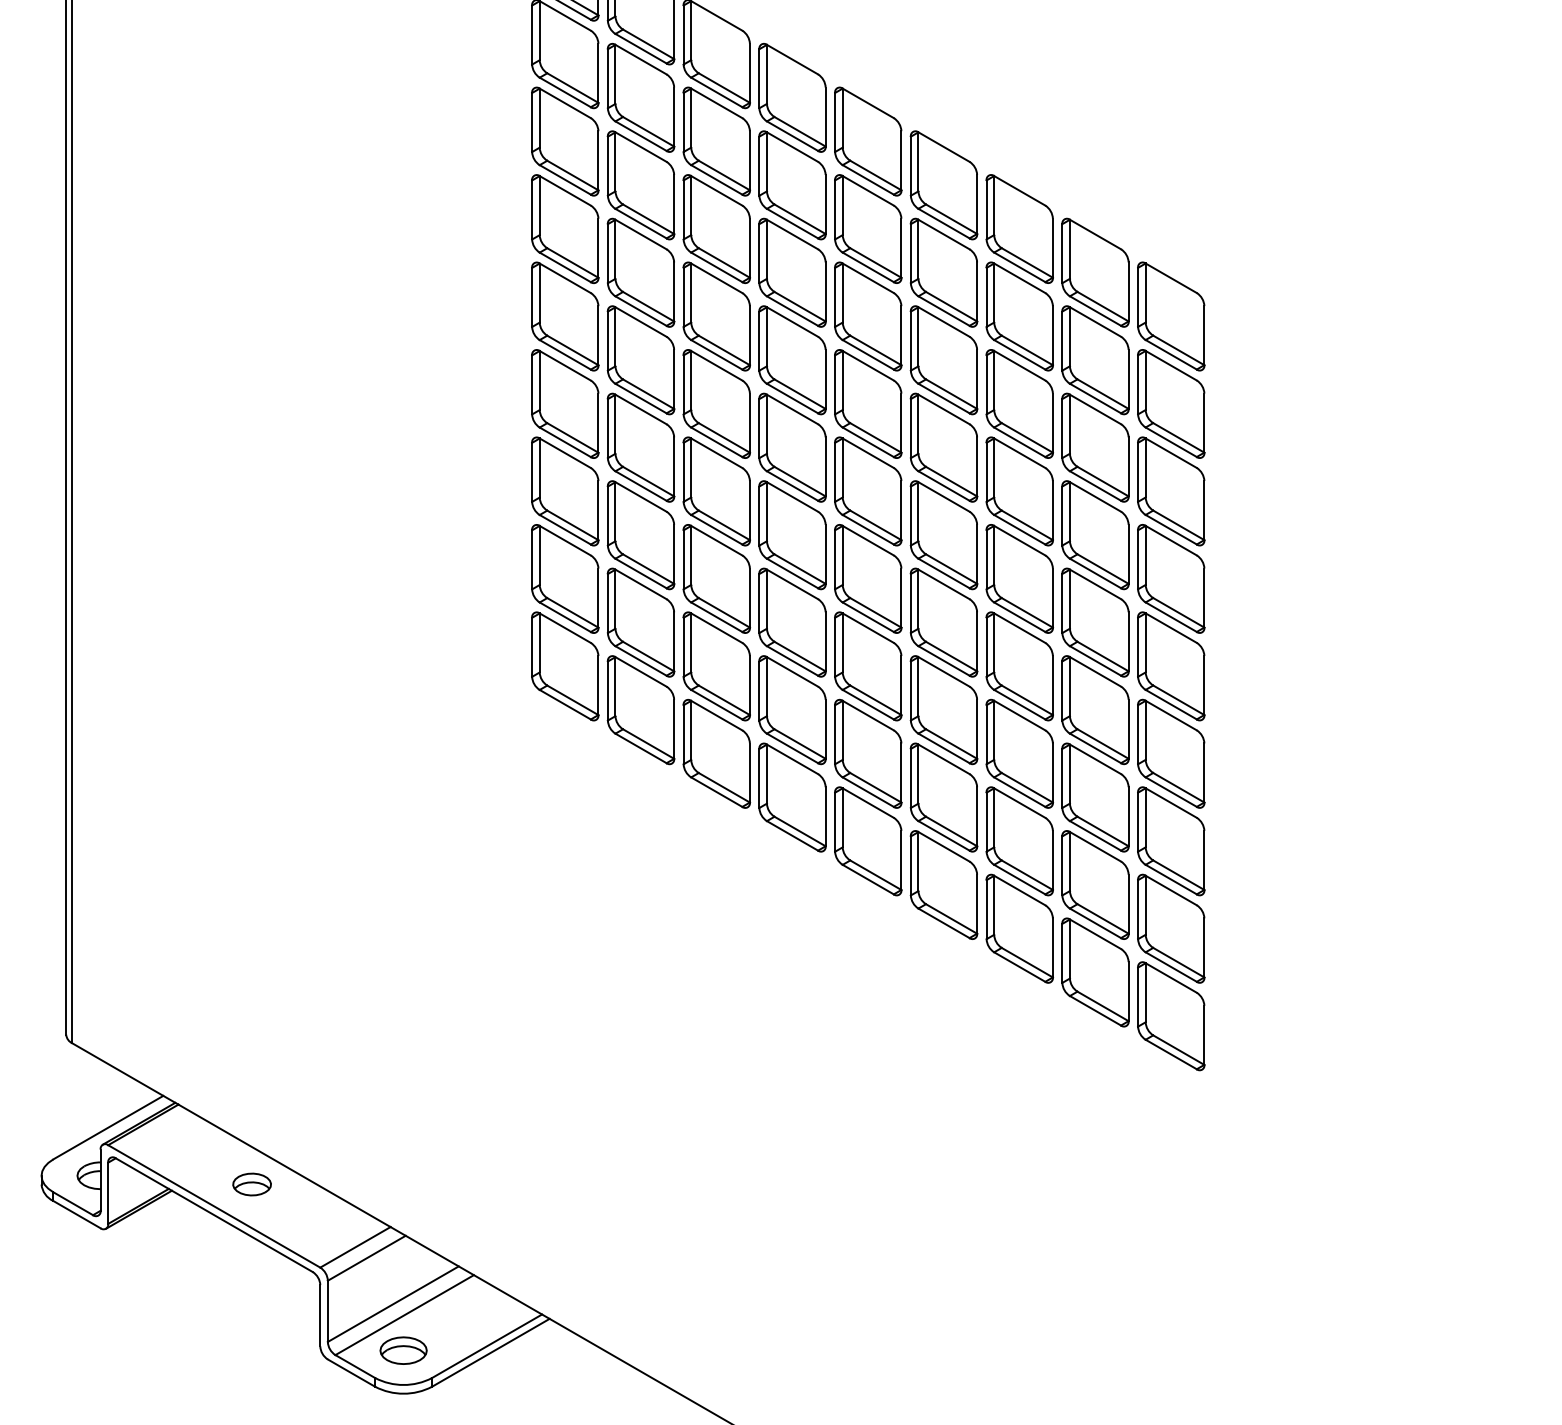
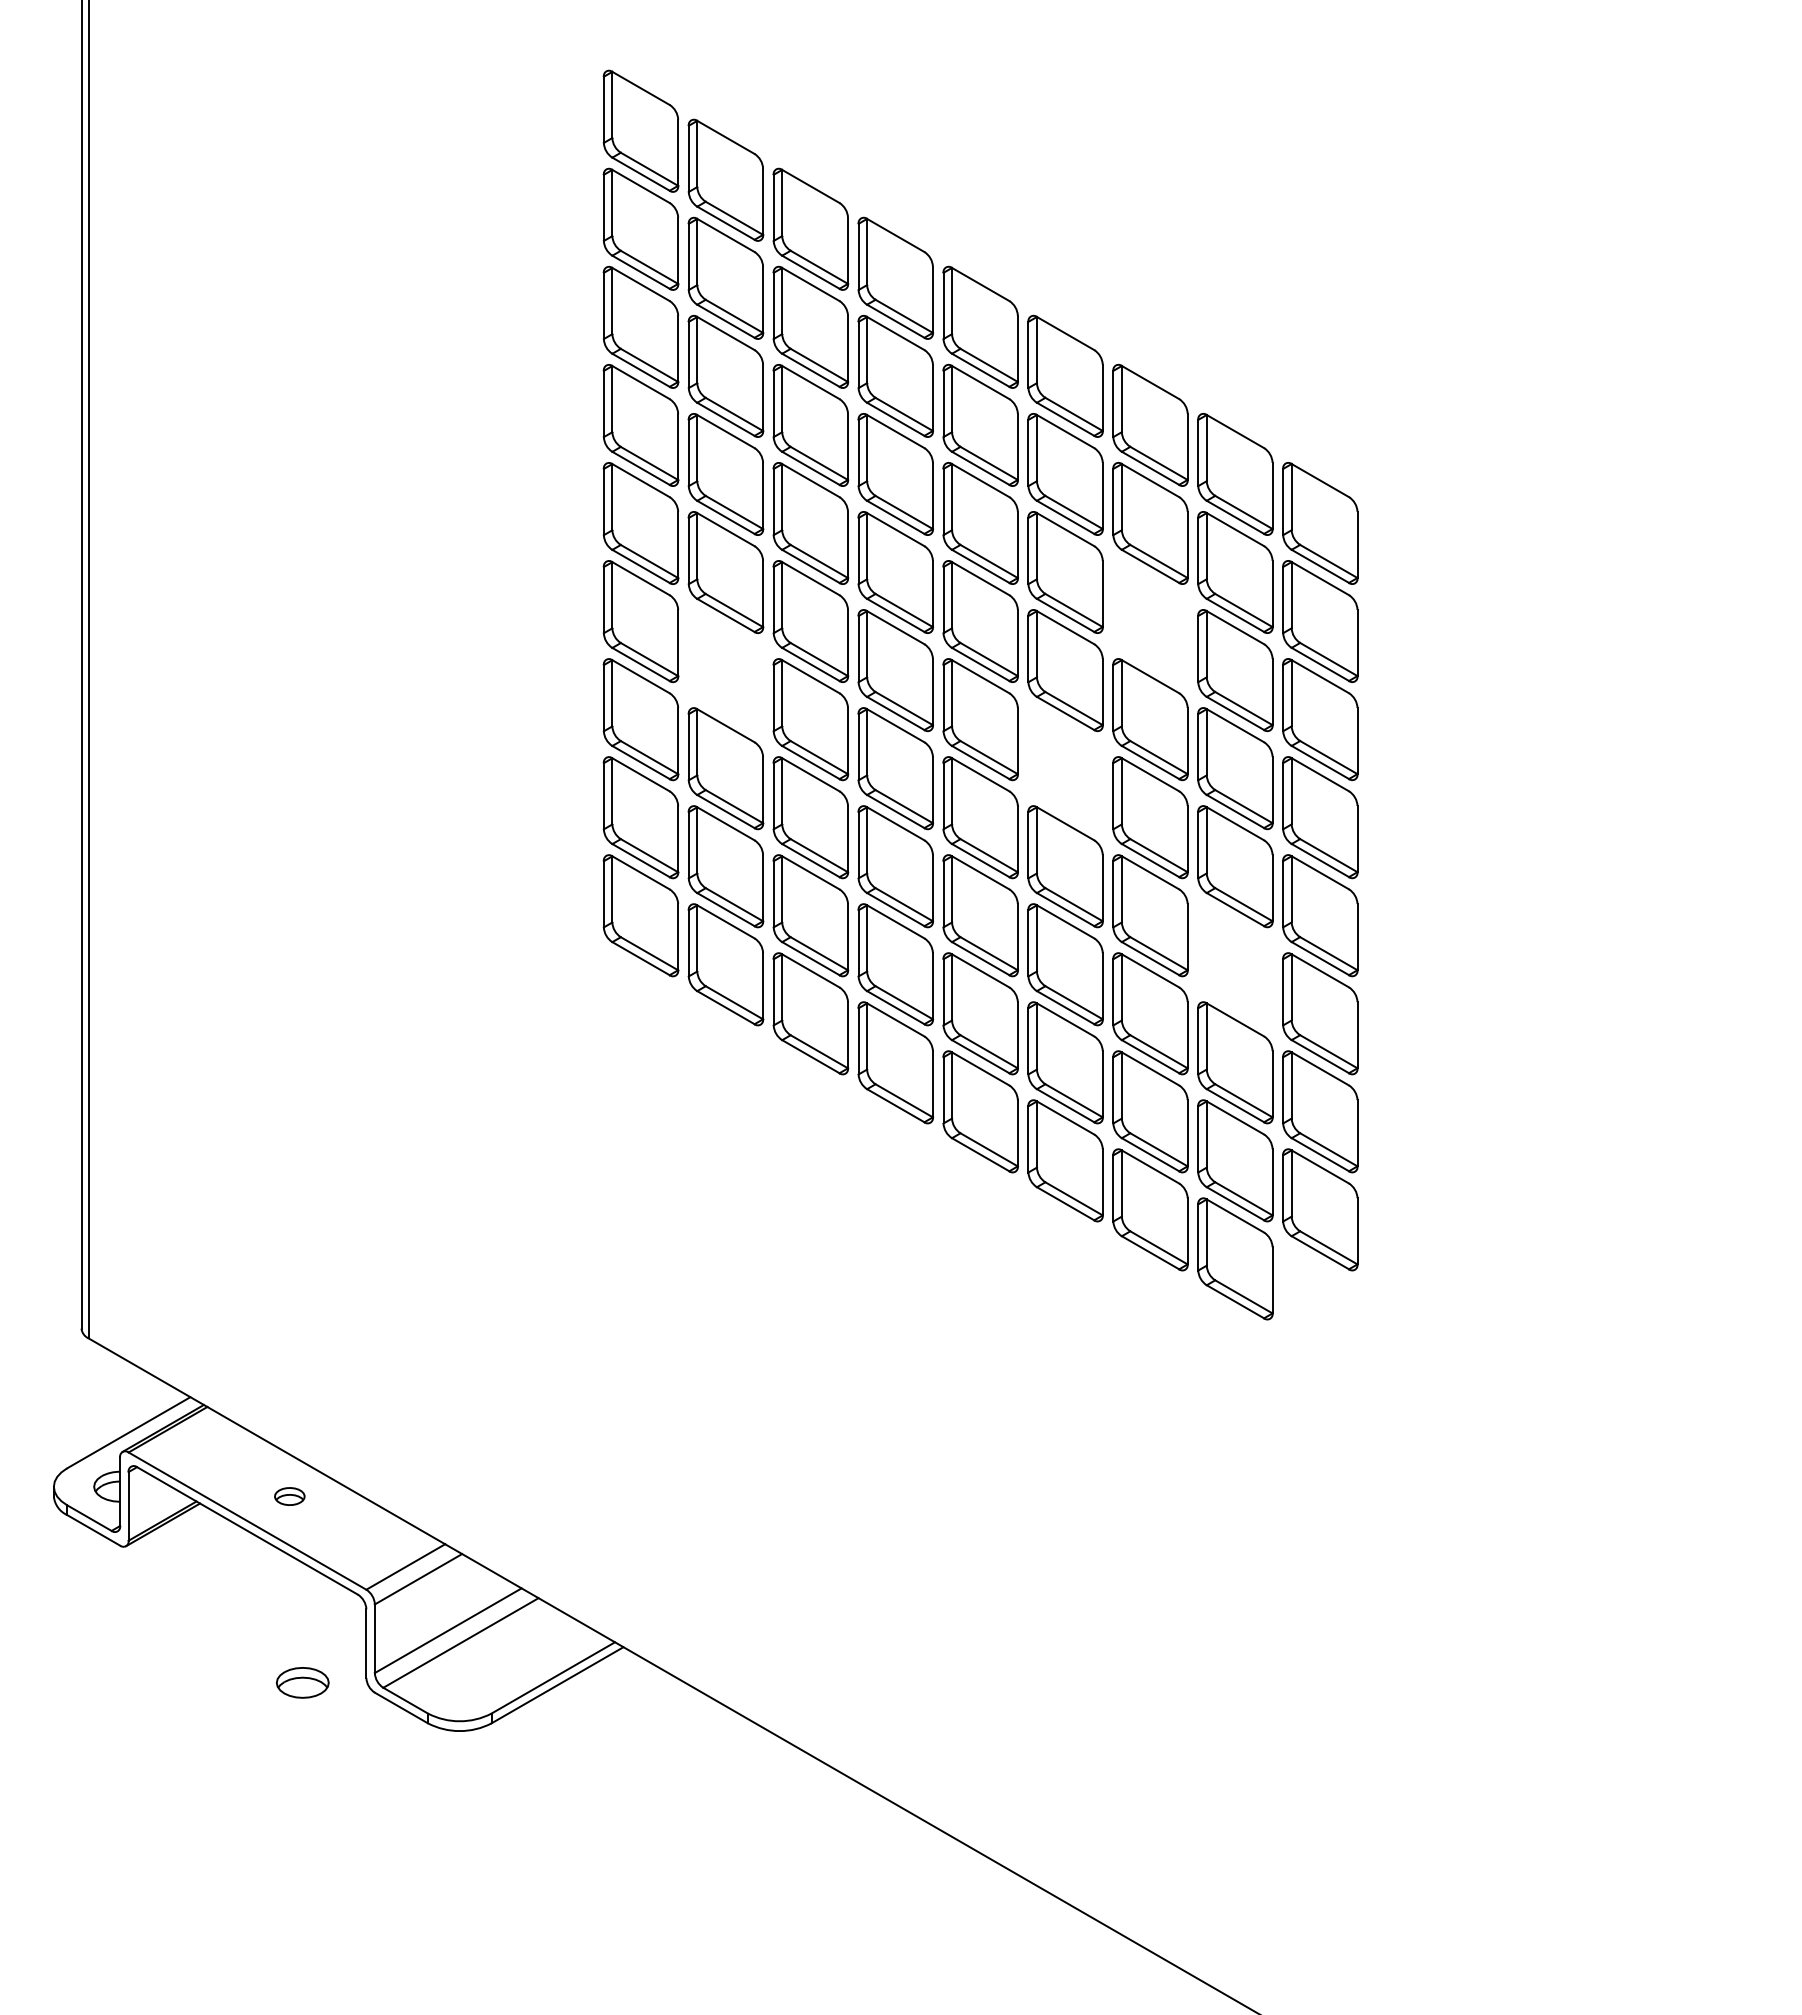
part: (1019, 403) -> (1150, 621), removed
part: (640, 447) -> (725, 670), removed
part: (943, 535) -> (1065, 768), removed
part: (1095, 709) -> (1235, 964), removed
part: (1171, 1015) -> (1320, 1307), removed
part: (251, 1184) -> (289, 1496), size x0.7
part: (403, 1350) -> (302, 1682), moved

